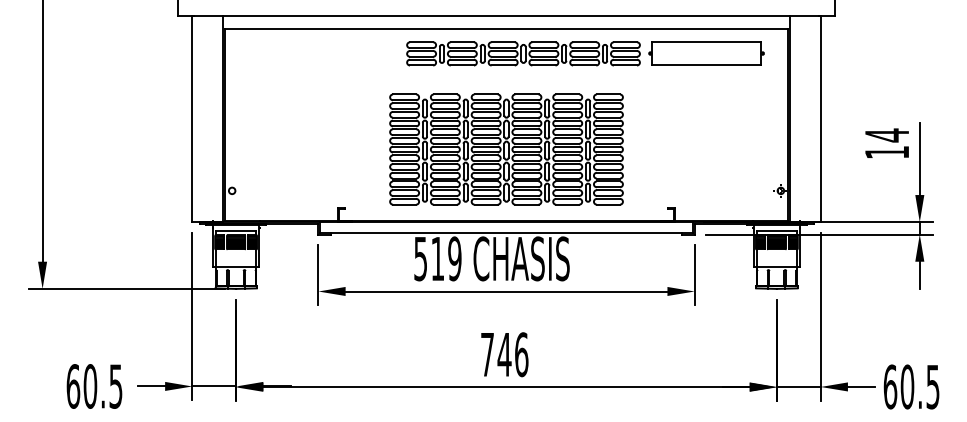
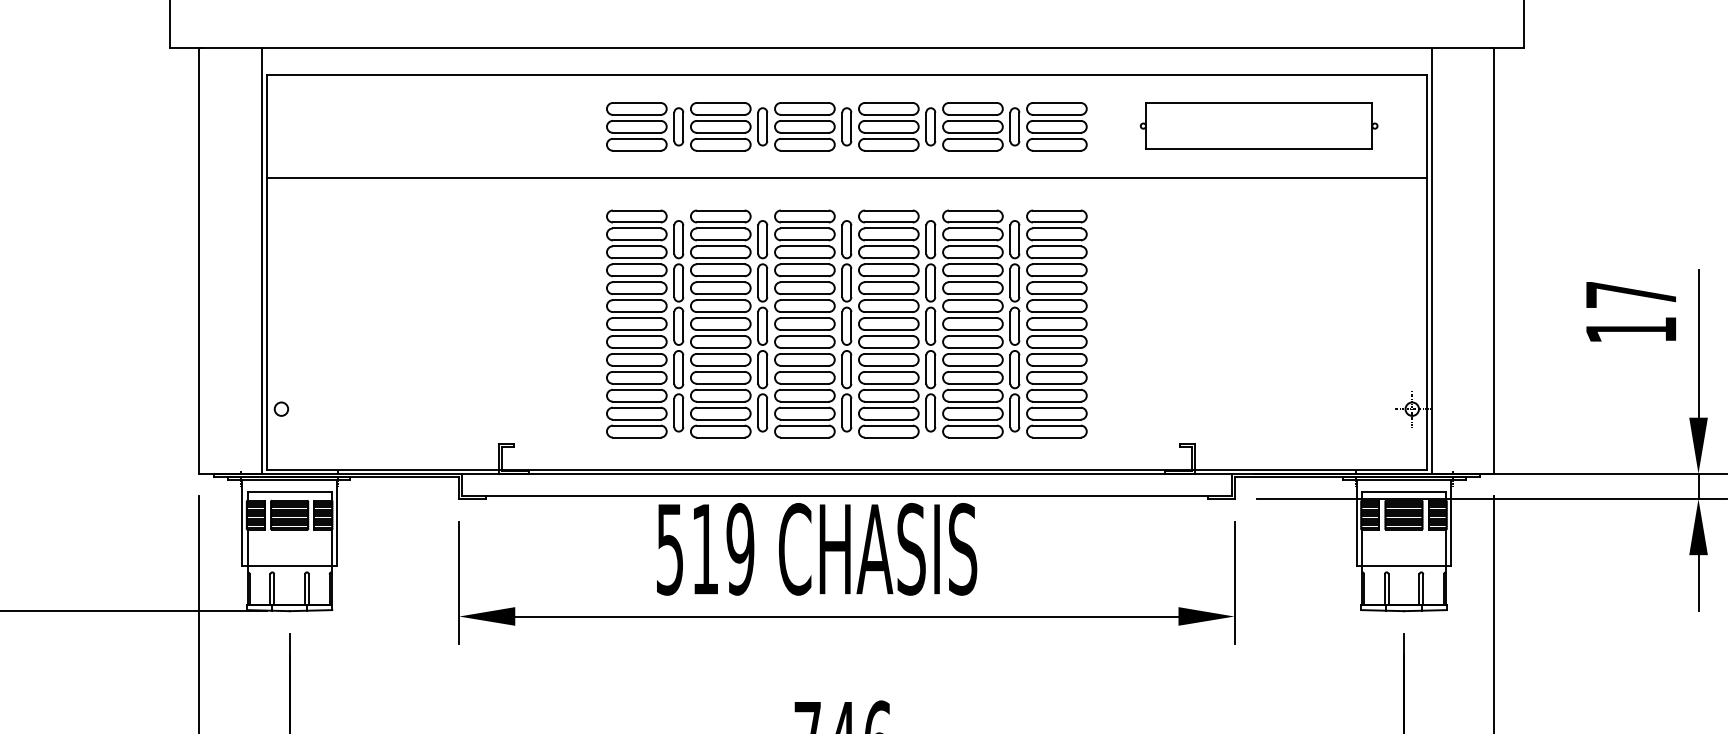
part: (523, 53) -> (846, 126), moved
line: (506, 78) -> (846, 177), added
text: (886, 135) -> (1629, 295), 14 -> 17

